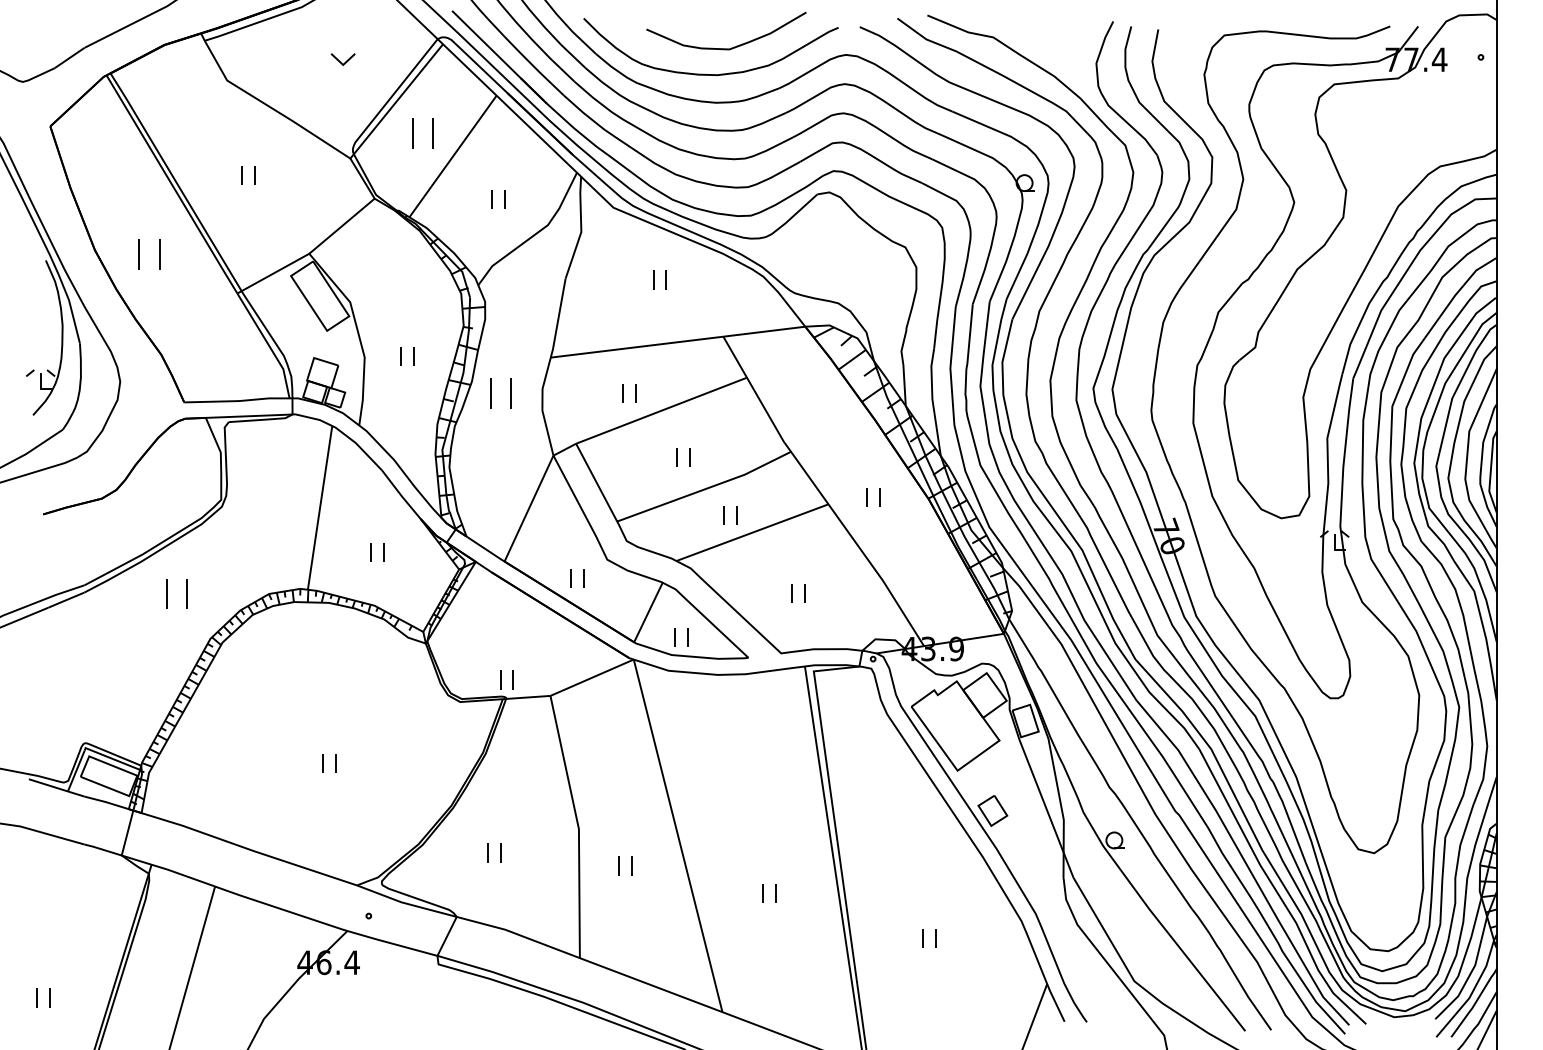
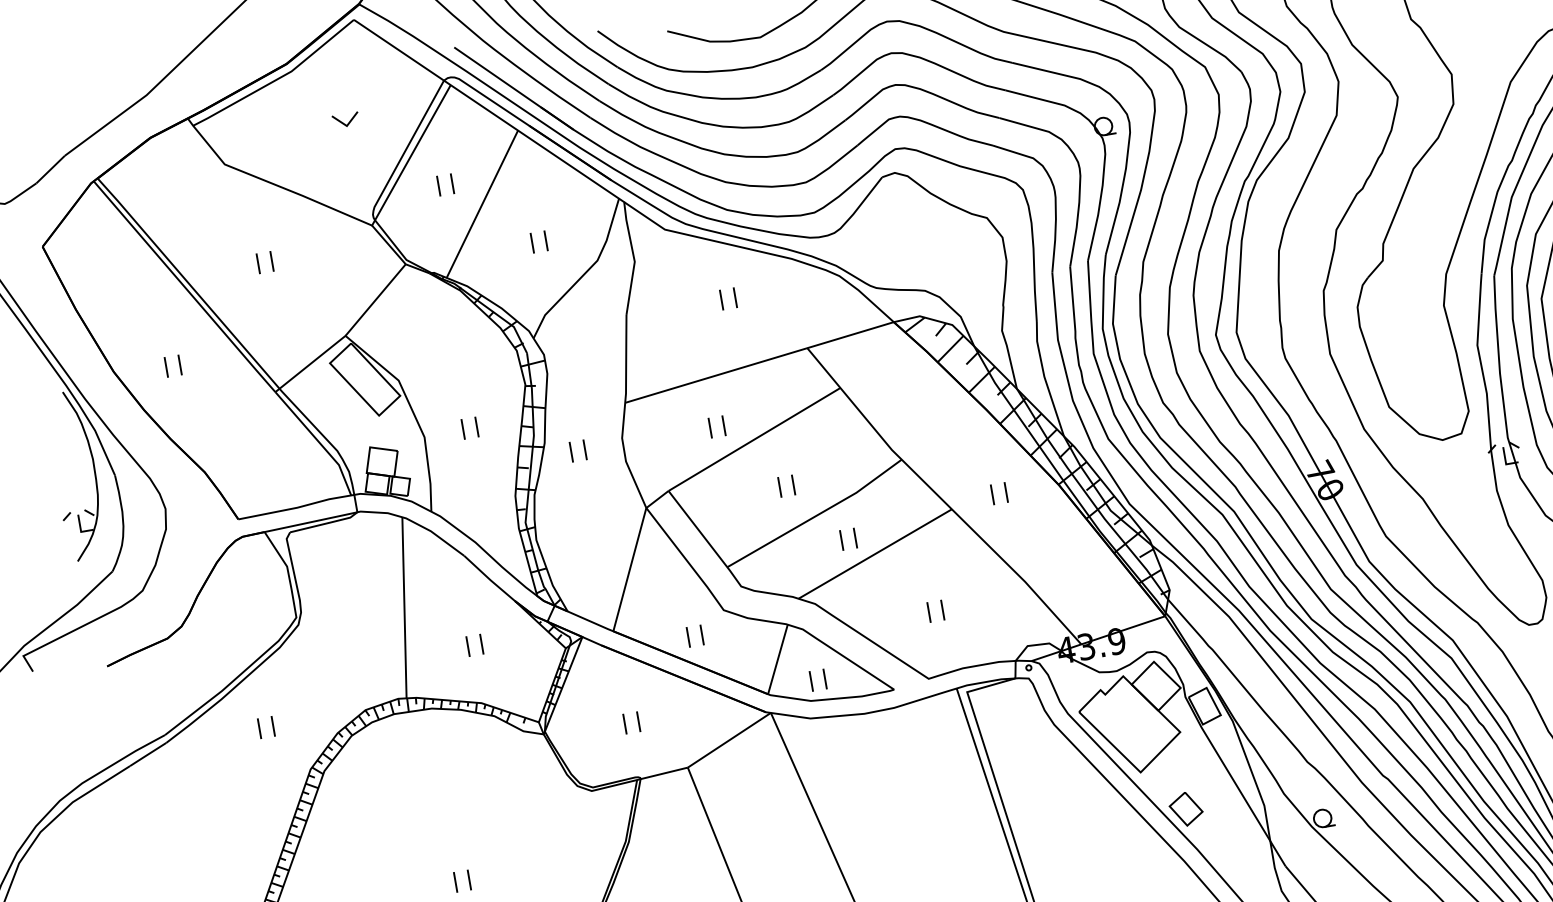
part: (422, 133) -> (445, 185), size x0.62
part: (149, 254) -> (173, 366), size x0.62
part: (500, 393) -> (577, 450), size x0.62
part: (177, 594) -> (266, 727), size x0.62
part: (506, 679) -> (631, 722), moved

